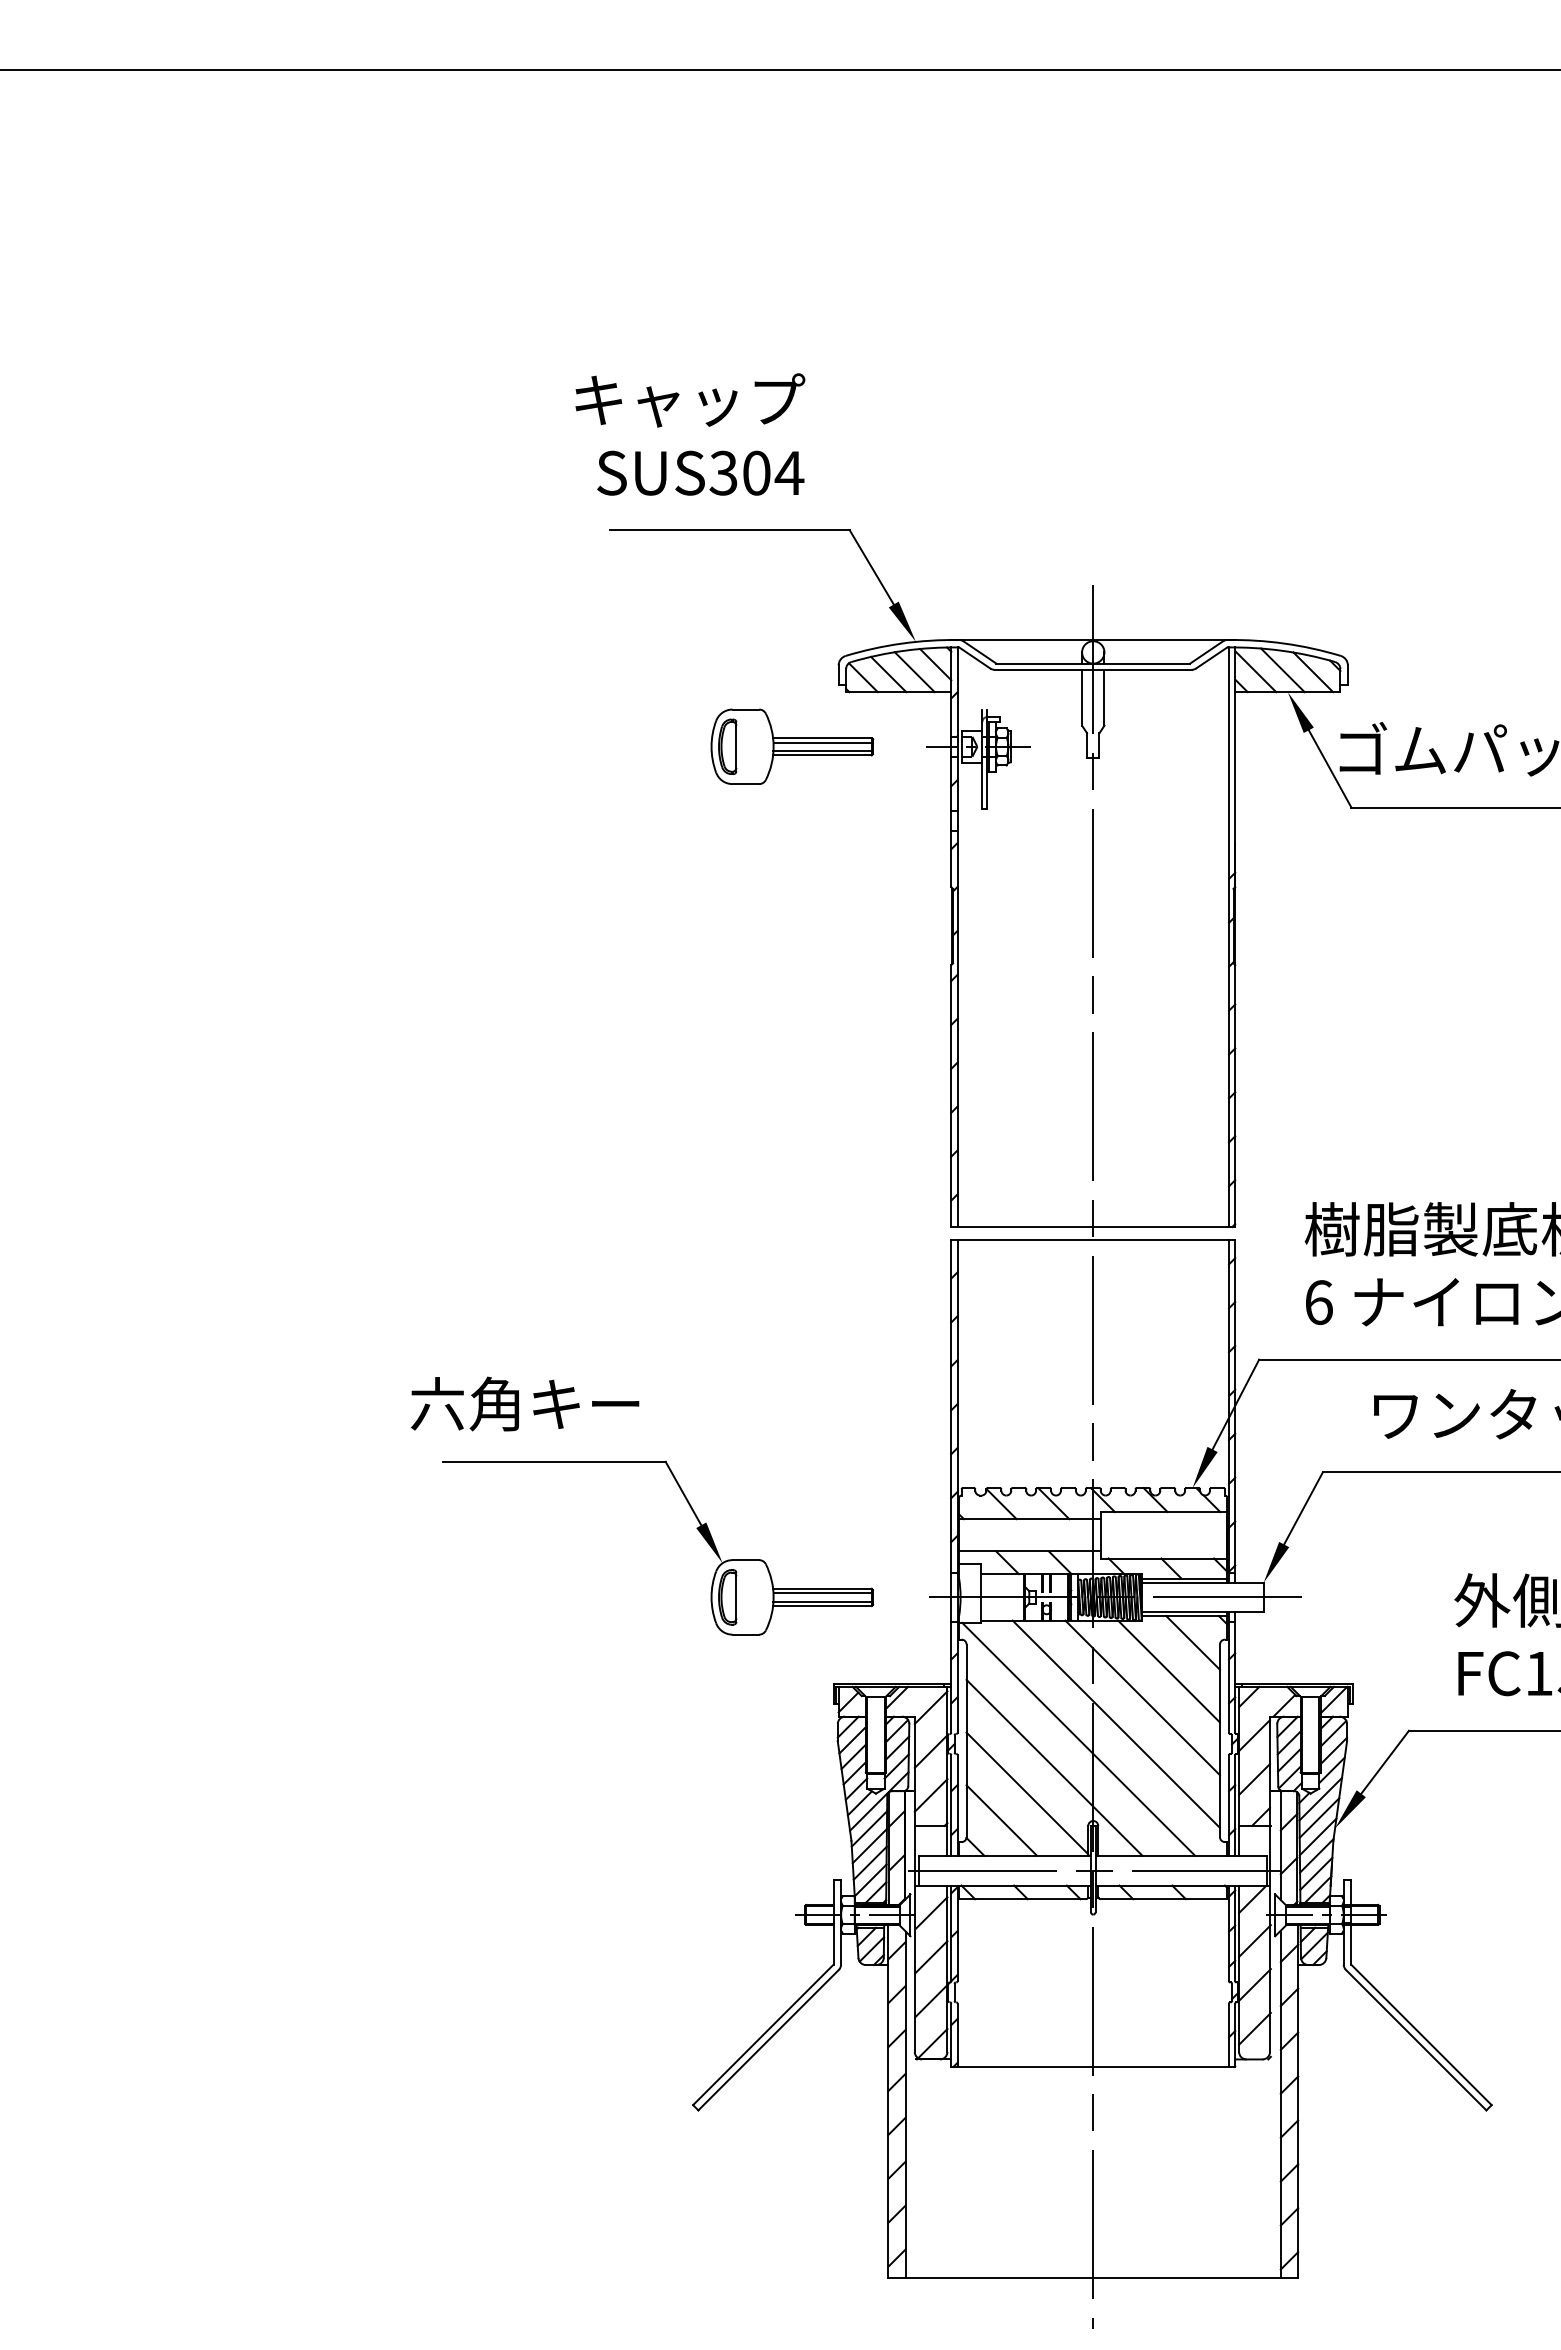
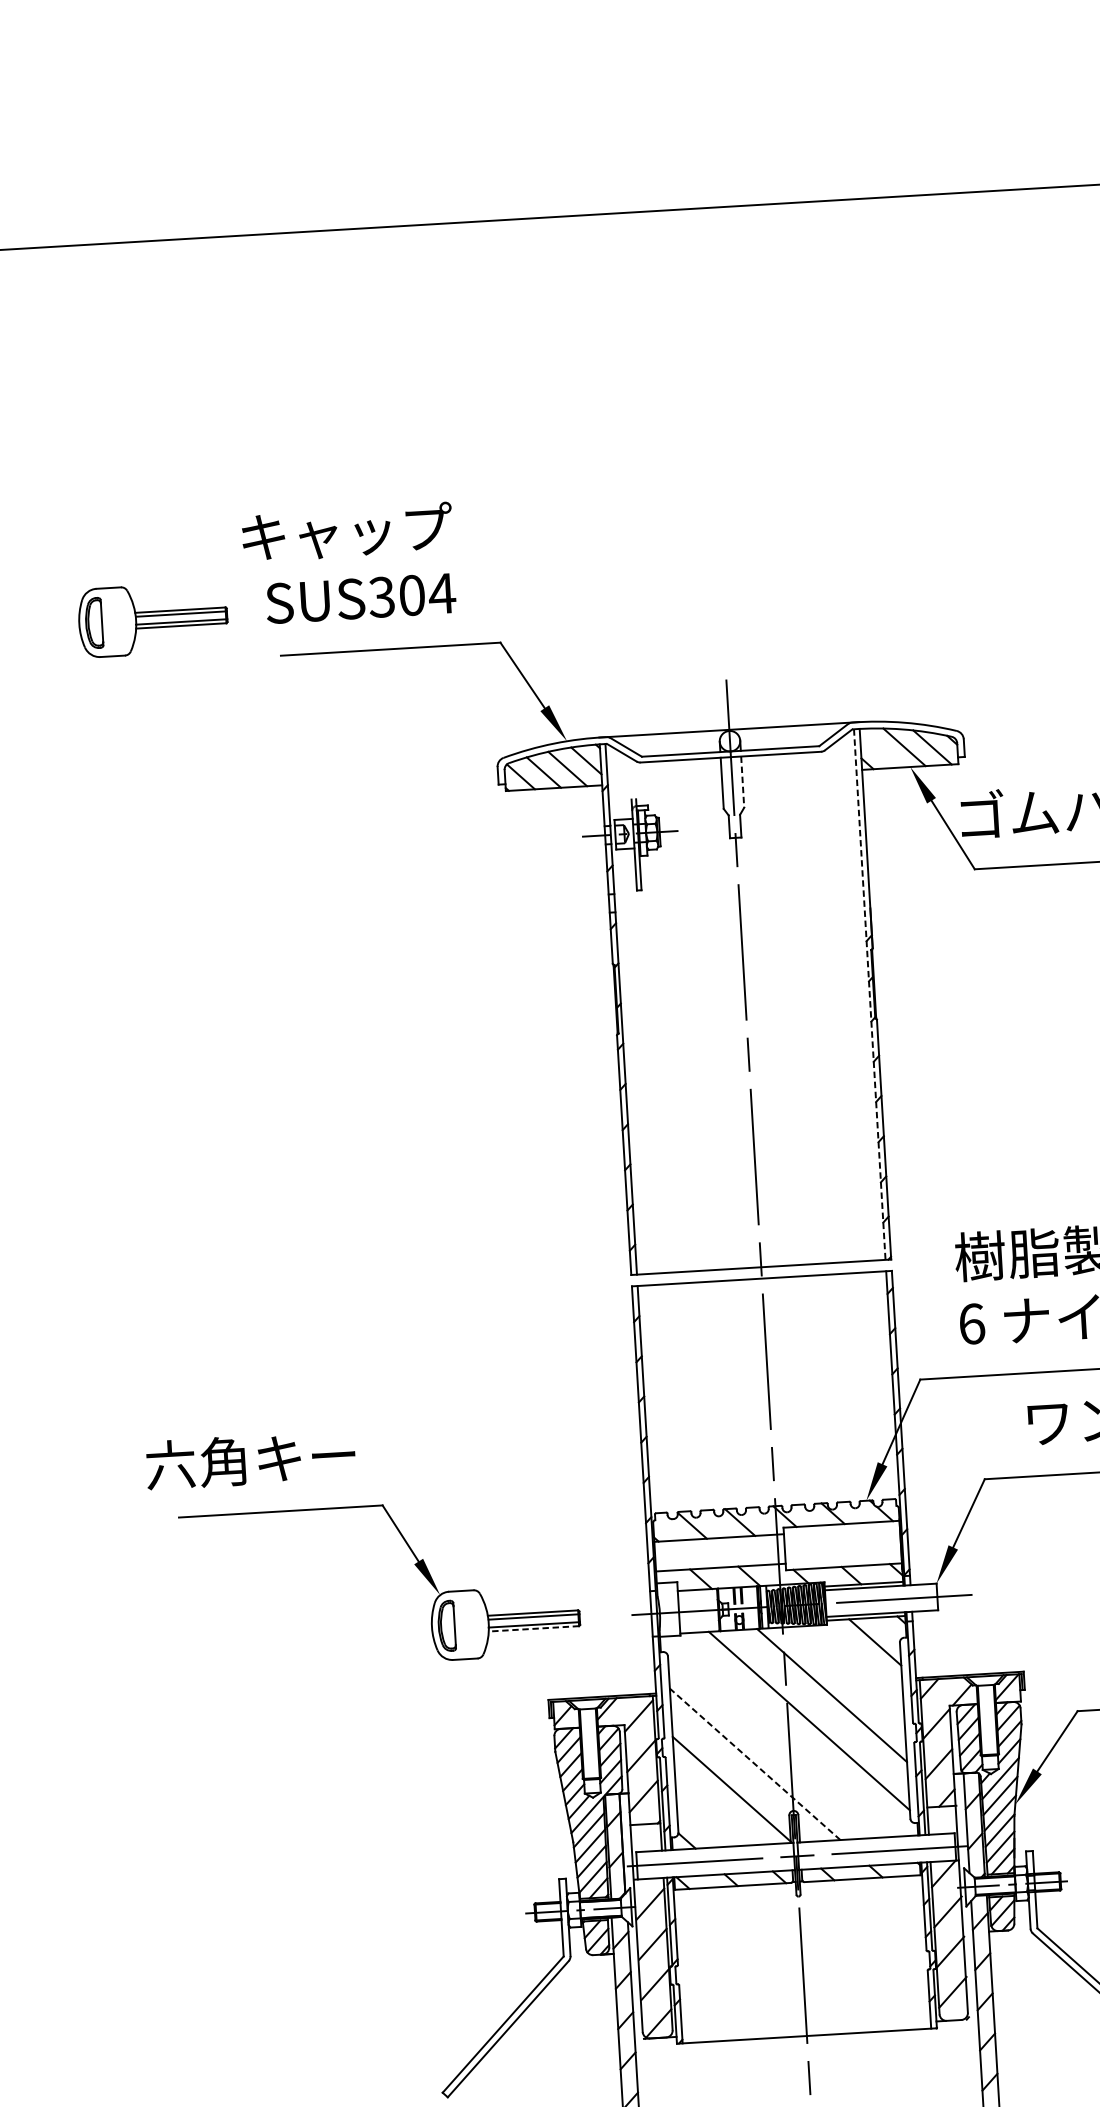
line: (1255, 671) -> (879, 749), removed
line: (1104, 697) -> (742, 781), solid -> dashed
part: (792, 746) -> (153, 619), moved
line: (1229, 937) -> (870, 994), solid -> dashed
line: (821, 1606) -> (533, 1629), solid -> dashed
line: (1168, 1671) -> (854, 1669), removed
line: (1078, 1738) -> (775, 1736), removed
line: (1054, 1767) -> (755, 1764), solid -> dashed
line: (1001, 1820) -> (709, 1815), removed

